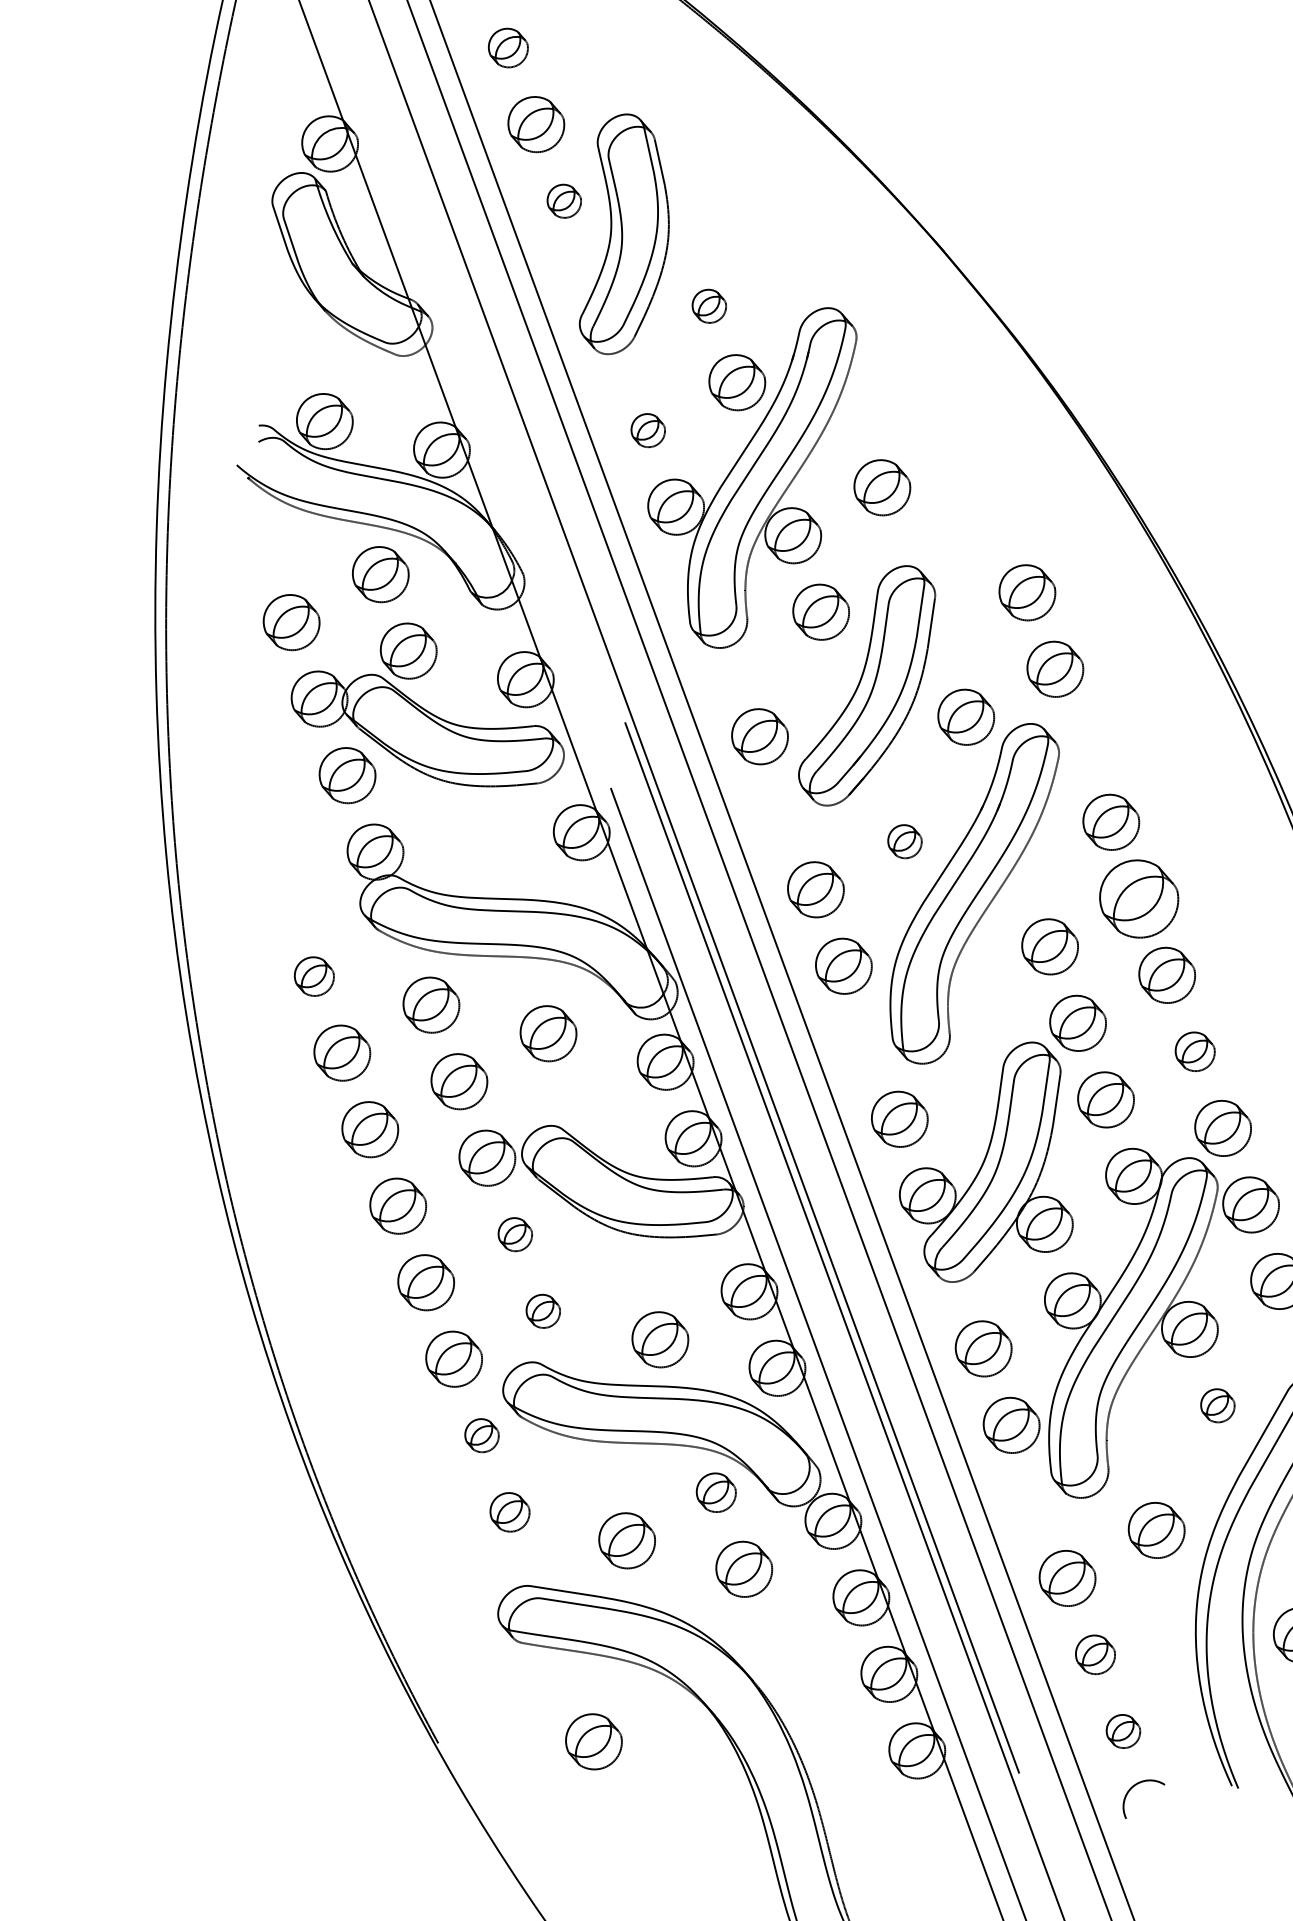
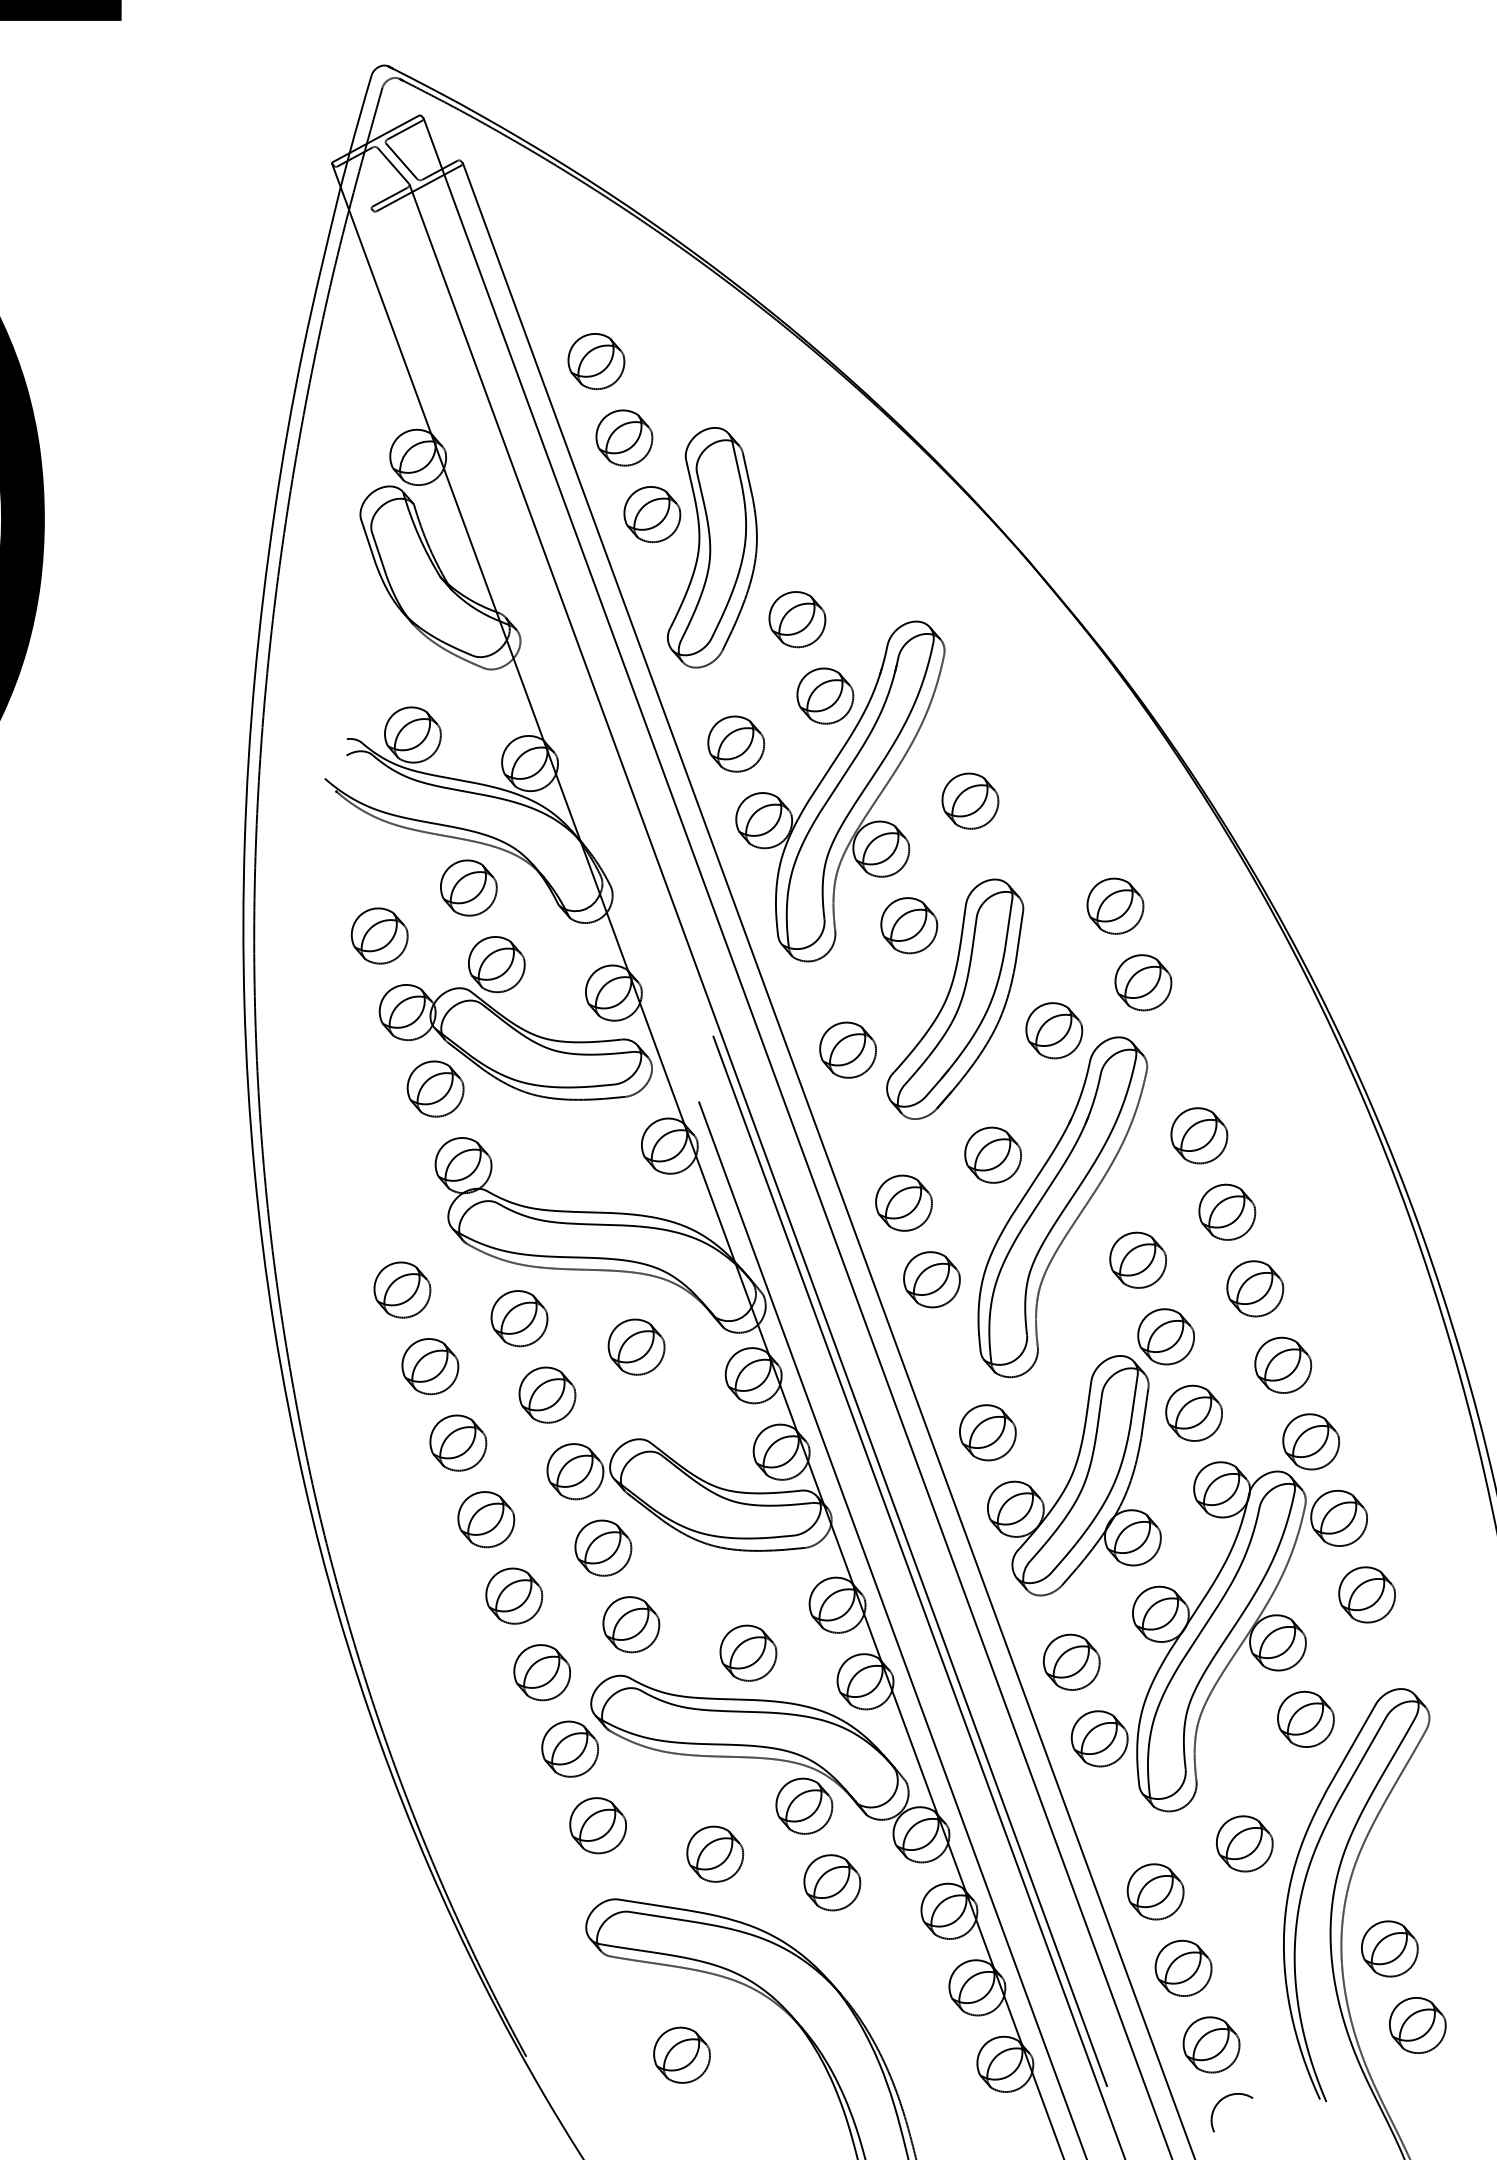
part: (508, 48) -> (596, 361), size x1.43
part: (564, 201) -> (652, 514), size x1.67
part: (709, 306) -> (797, 619), size x1.67
part: (648, 430) -> (736, 743), size x1.67
part: (904, 841) -> (992, 1154), size x1.67
part: (1139, 898) -> (1227, 1211), size x0.71
part: (314, 976) -> (402, 1289), size x1.43
part: (1195, 1051) -> (1283, 1364), size x1.43
part: (515, 1234) -> (603, 1547), size x1.67
part: (543, 1311) -> (631, 1624), size x1.67
part: (1217, 1405) -> (1305, 1718), size x1.67
part: (481, 1435) -> (569, 1748), size x1.67
part: (716, 1492) -> (804, 1805), size x1.43
part: (509, 1512) -> (597, 1825), size x1.43
part: (1095, 1654) -> (1183, 1967), size x1.43
part: (1123, 1731) -> (1211, 2044), size x1.67

